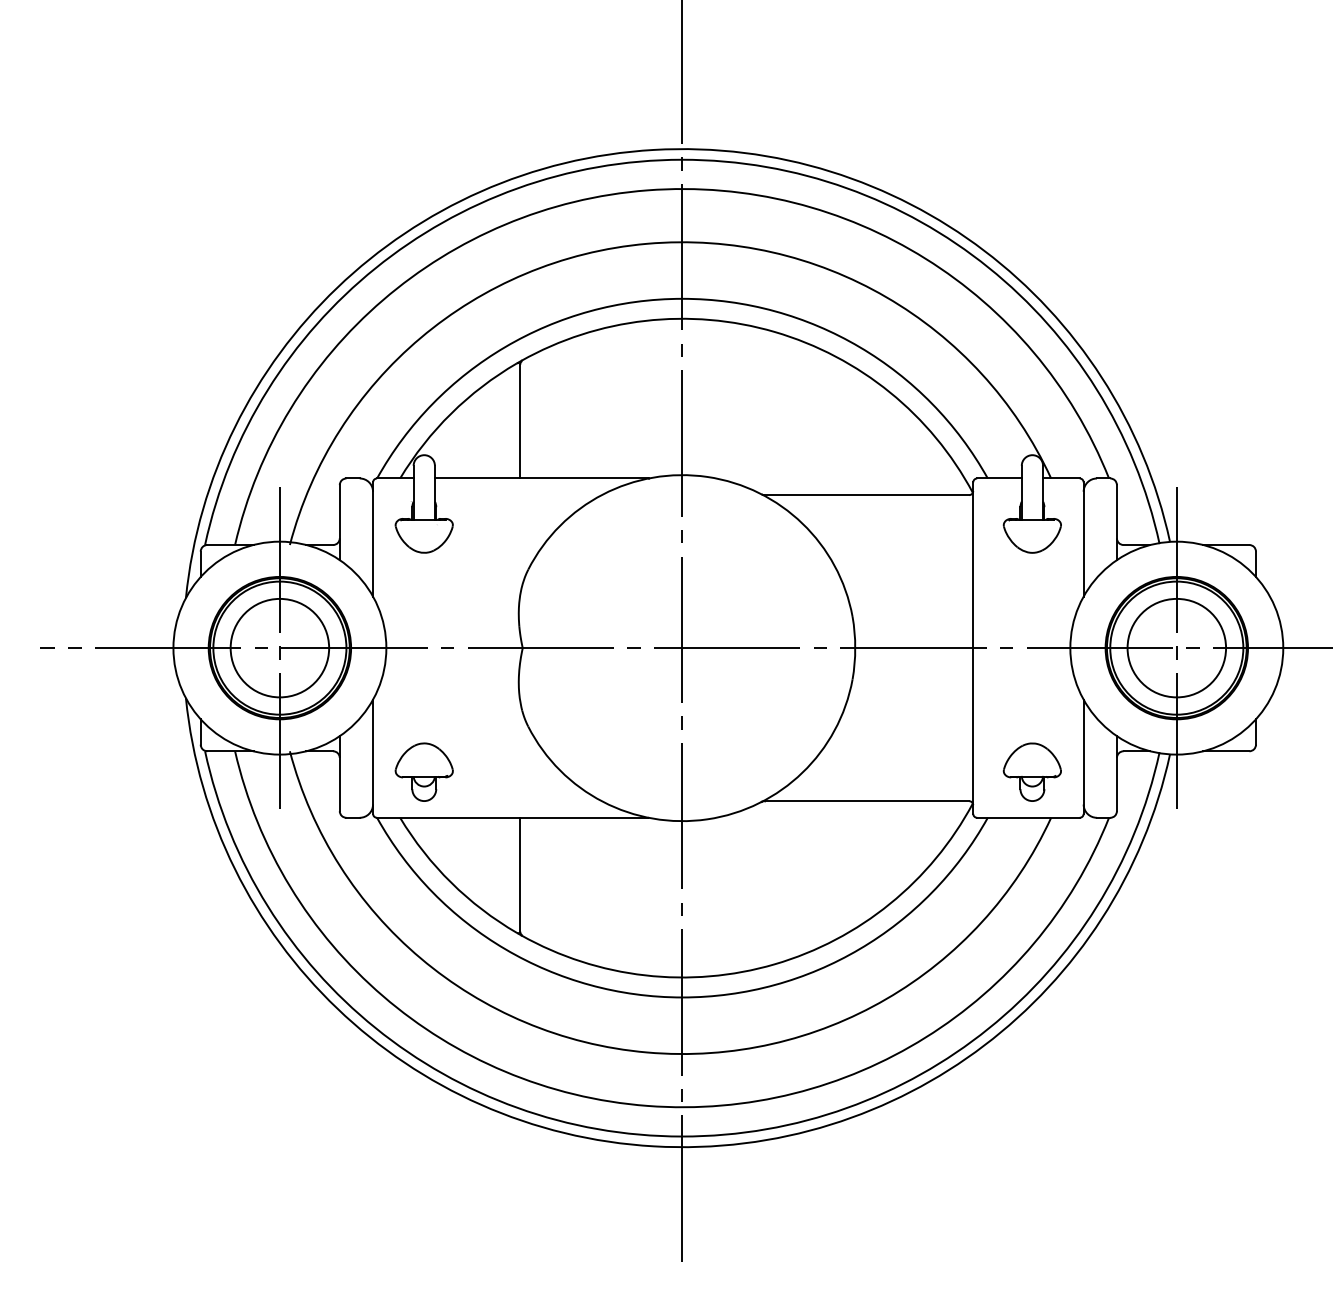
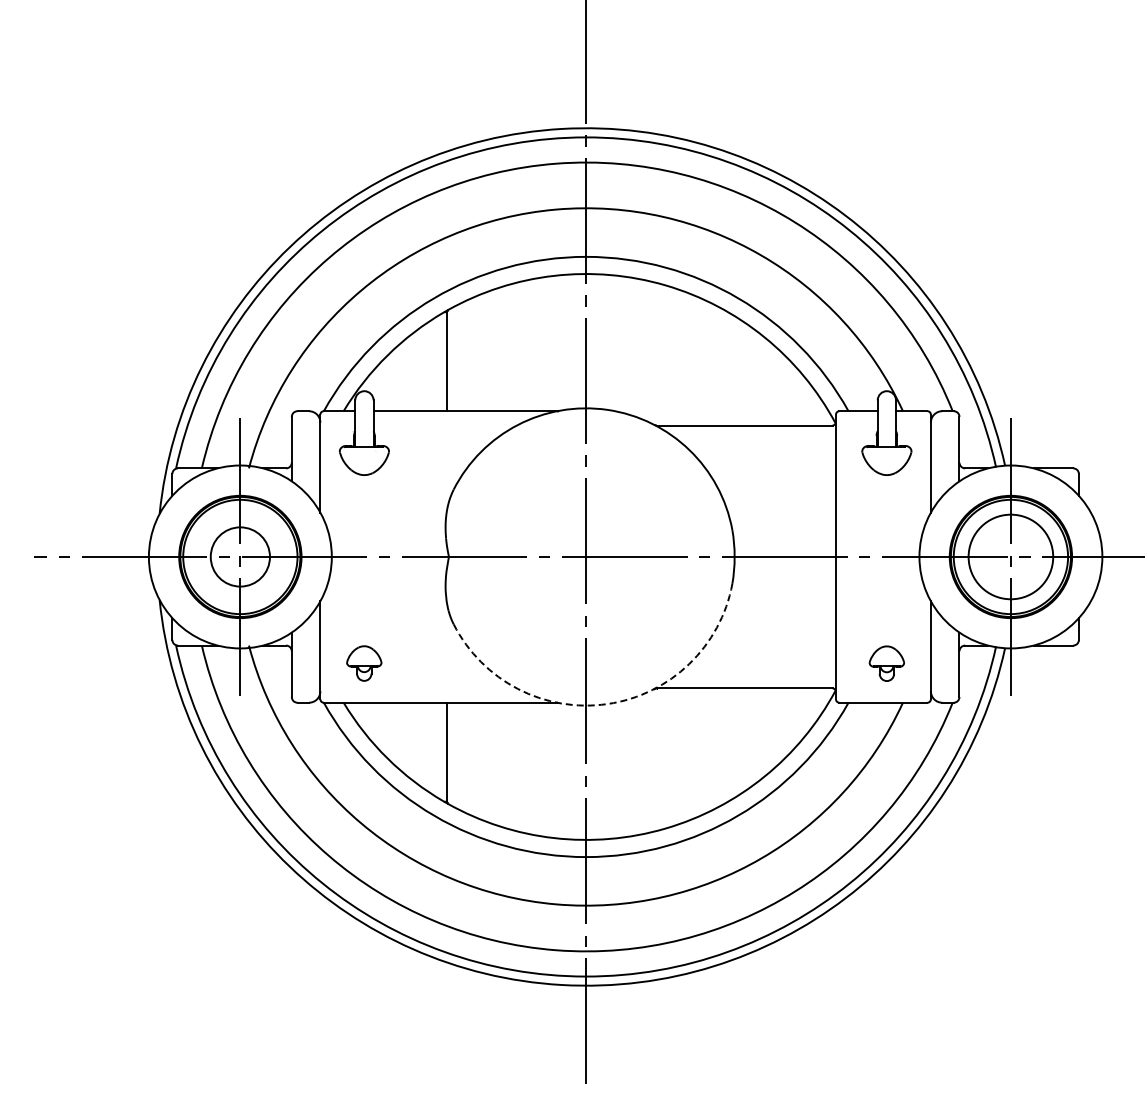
circle: (280, 647) -> (240, 556), size x0.7
part: (423, 772) -> (363, 663), size x0.7
part: (1031, 772) -> (886, 663), size x0.7
arc: (707, 819) -> (607, 704), solid -> dashed

